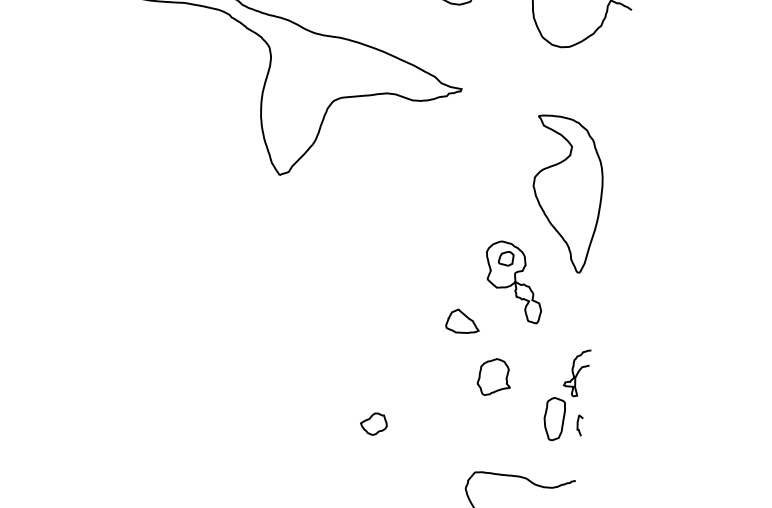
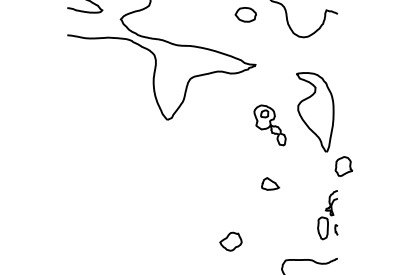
part: (512, 281) -> (269, 125), moved
part: (493, 377) -> (343, 166), moved
part: (373, 423) -> (230, 241), size x1.6

